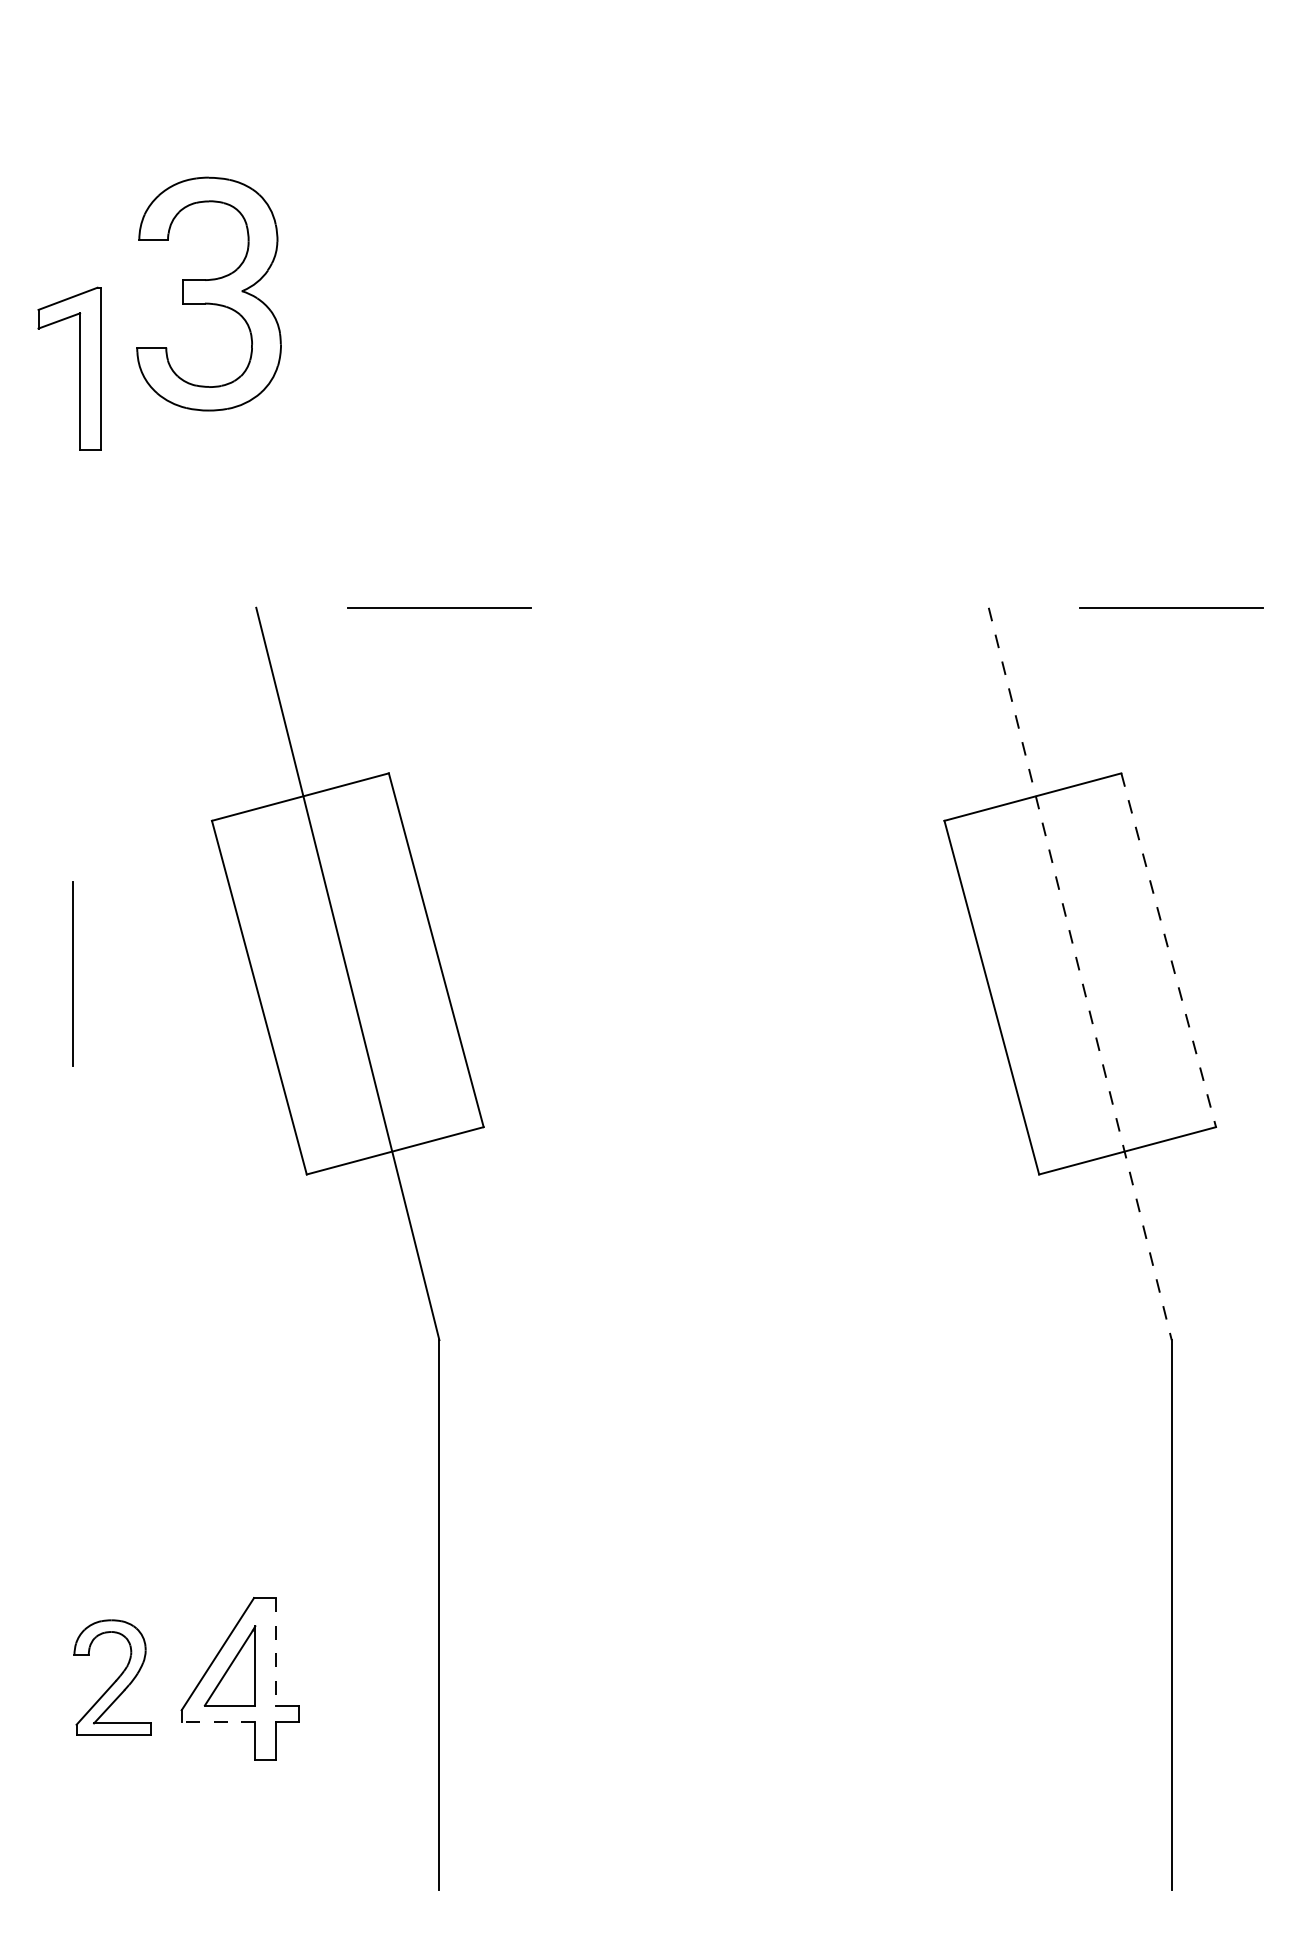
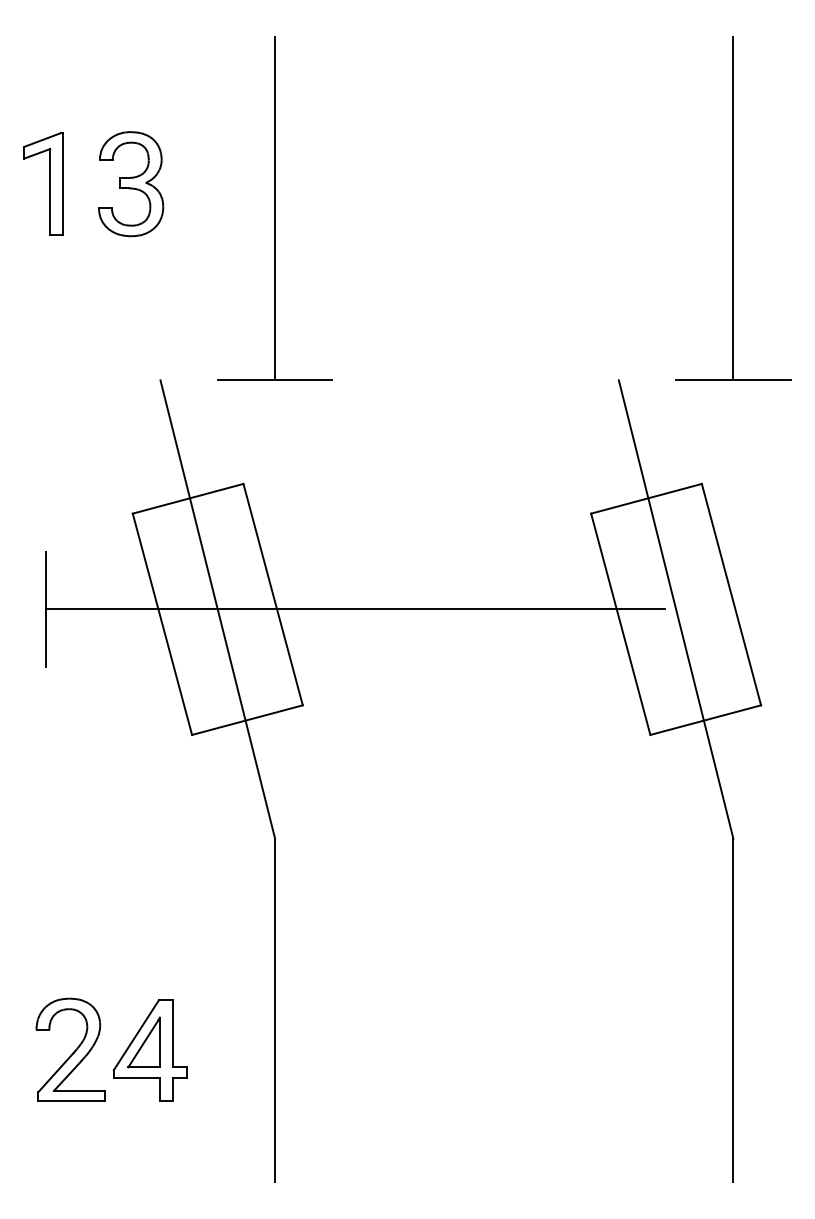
part: (209, 294) -> (131, 184), size x0.71
line: (440, 333) -> (275, 208), added
line: (1171, 333) -> (733, 208), added
part: (69, 368) -> (43, 183), moved
line: (1168, 950) -> (731, 594), dashed -> solid
line: (566, 974) -> (354, 609), added
line: (1080, 974) -> (676, 609), dashed -> solid
line: (275, 1651) -> (172, 1033), dashed -> solid
part: (112, 1677) -> (70, 1049), size x1.43
line: (217, 1721) -> (136, 1077), dashed -> solid

